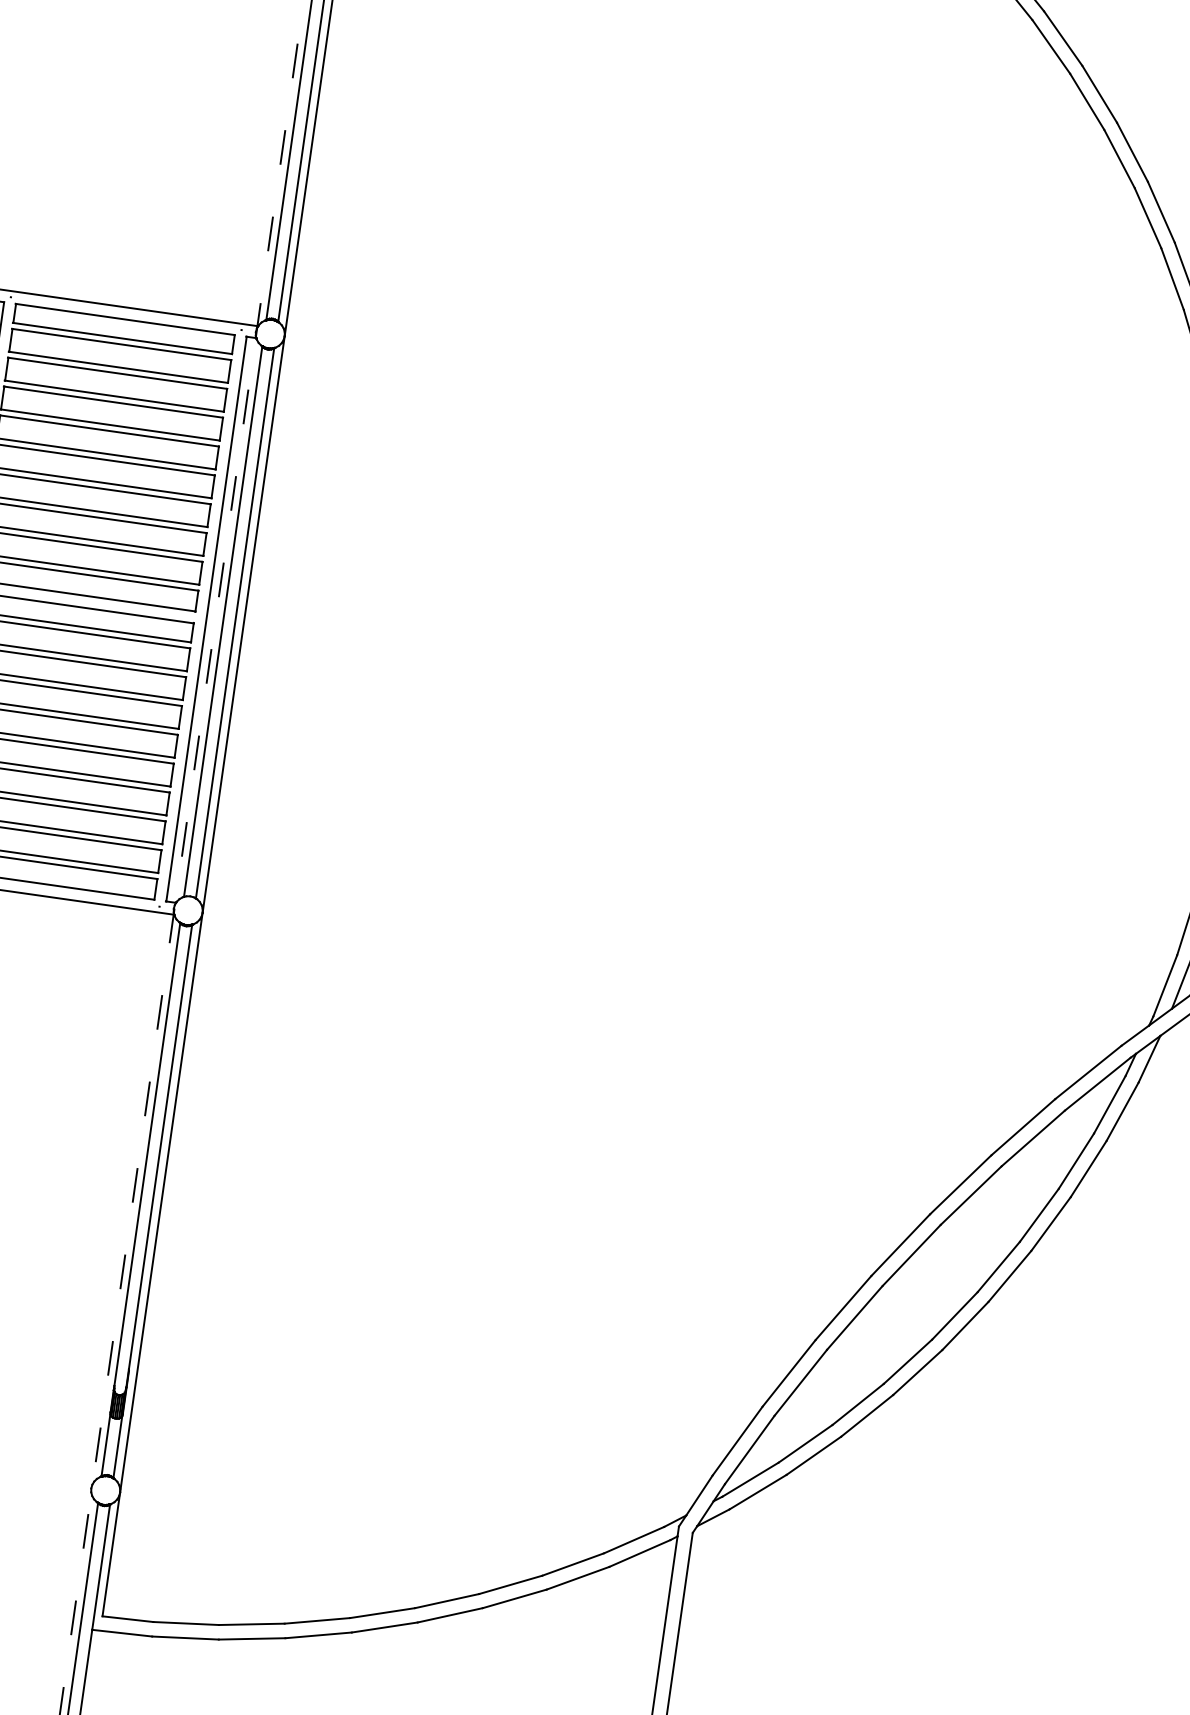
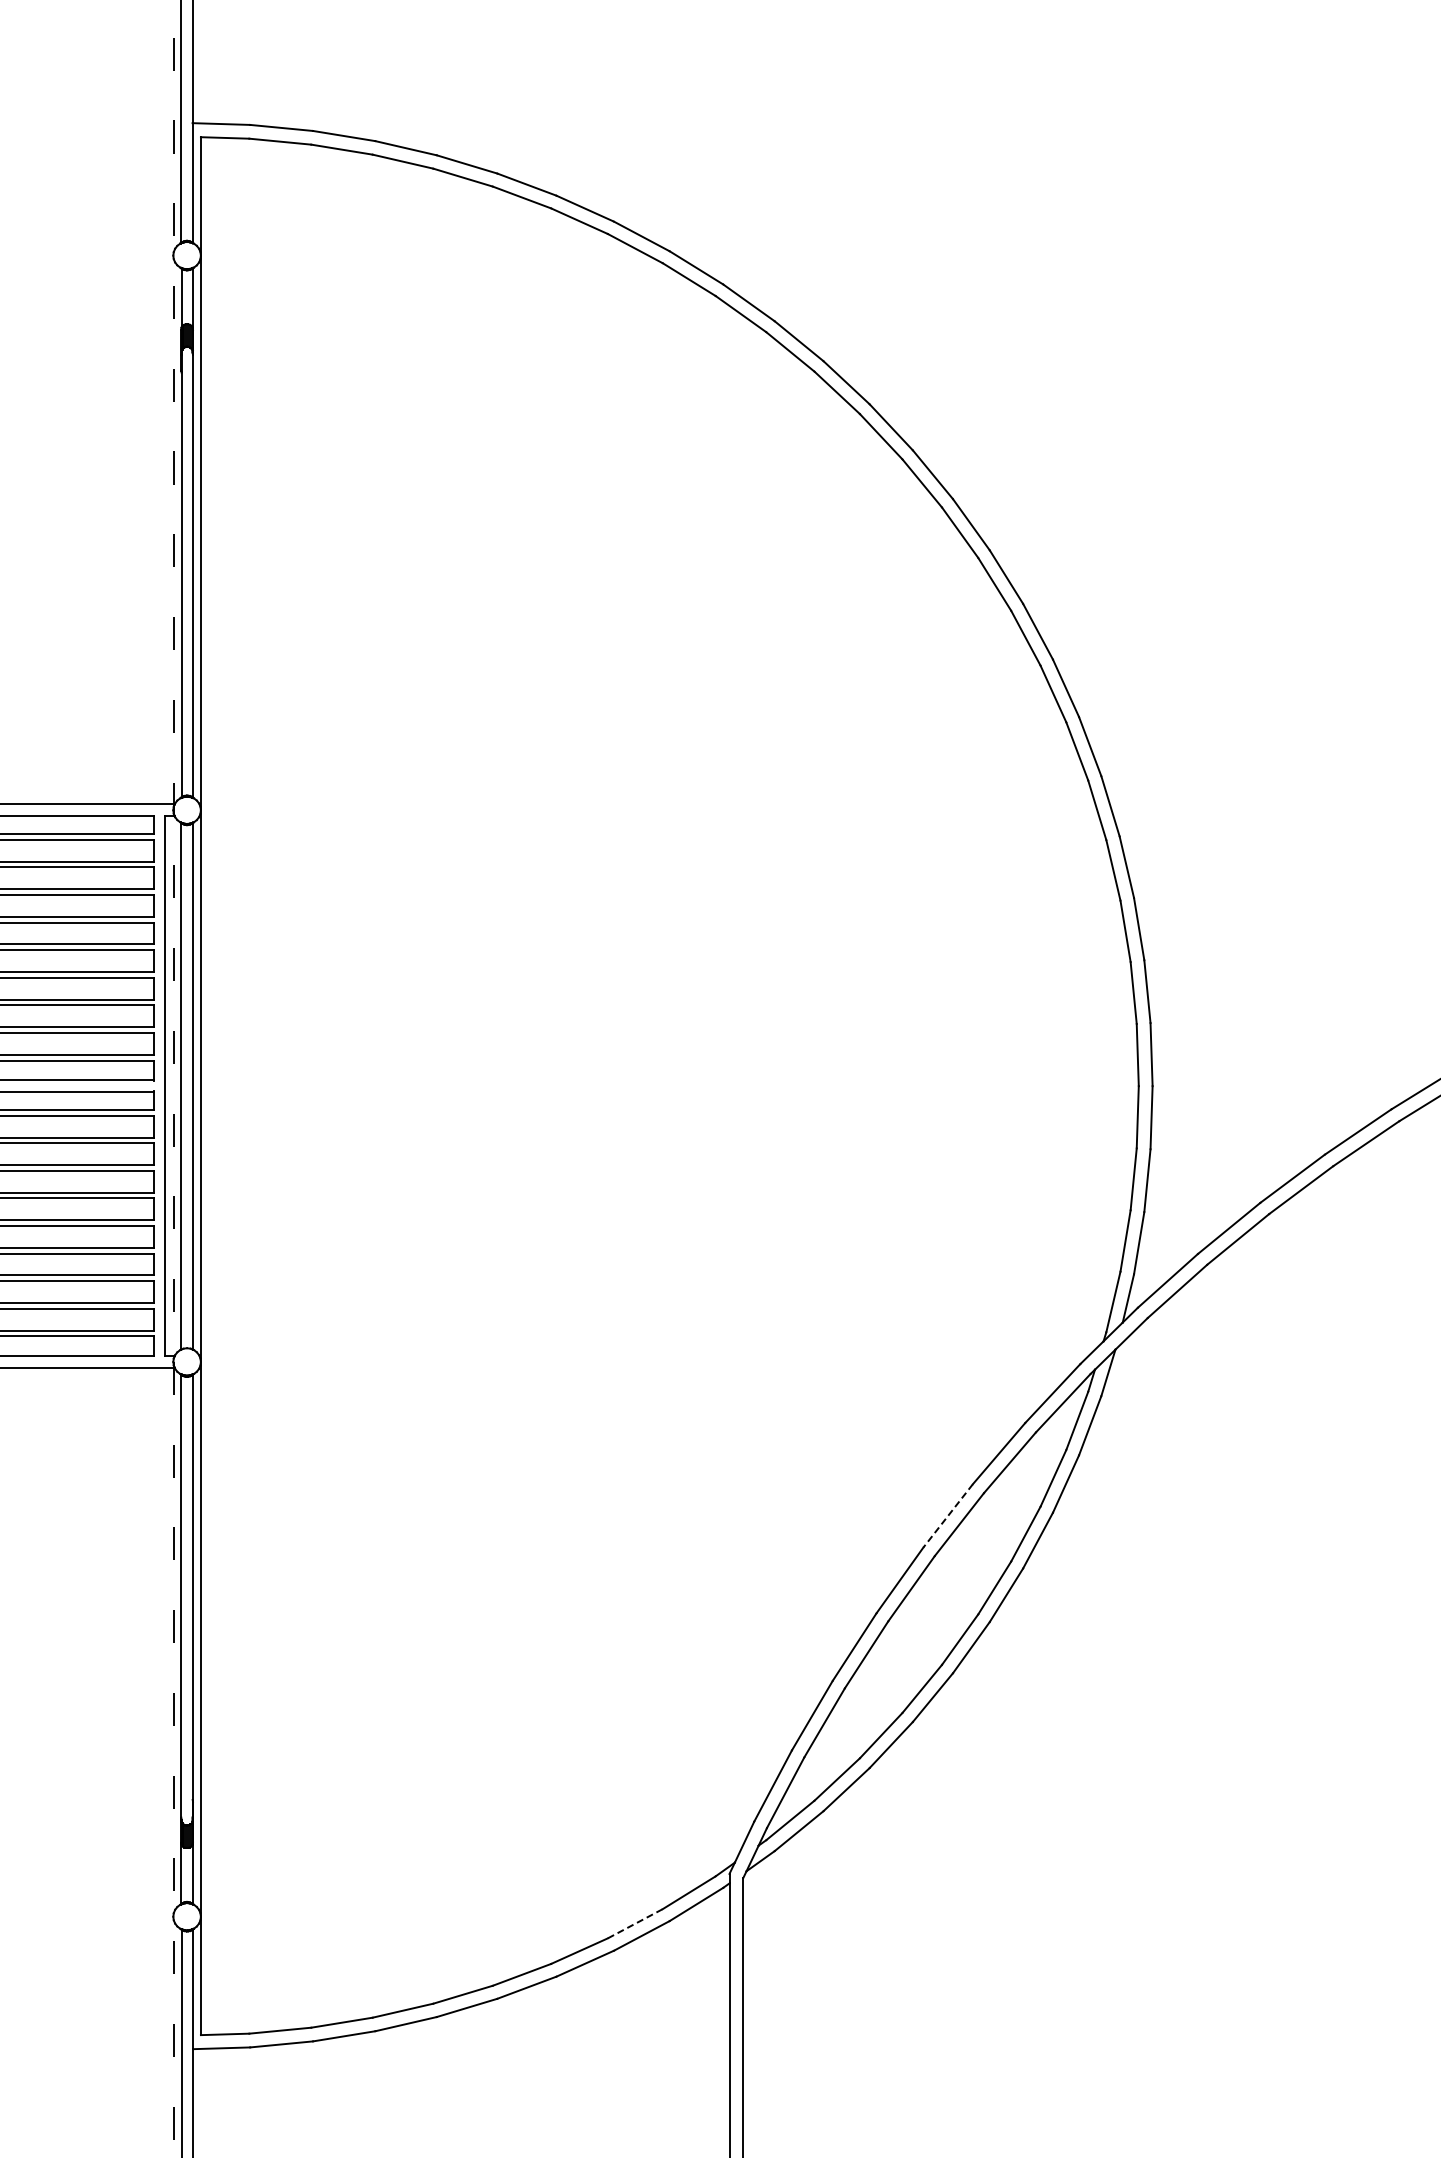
line: (959, 1185) -> (947, 1516), solid -> dashed
line: (573, 1564) -> (635, 1923), solid -> dashed

